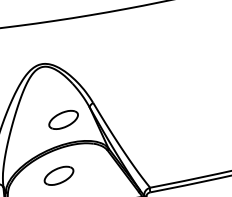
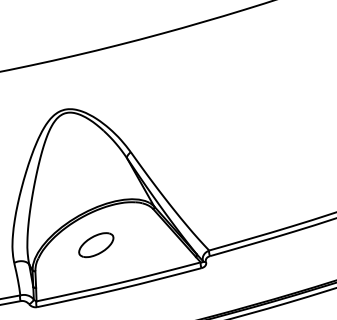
part: (63, 120) -> (96, 176), removed

